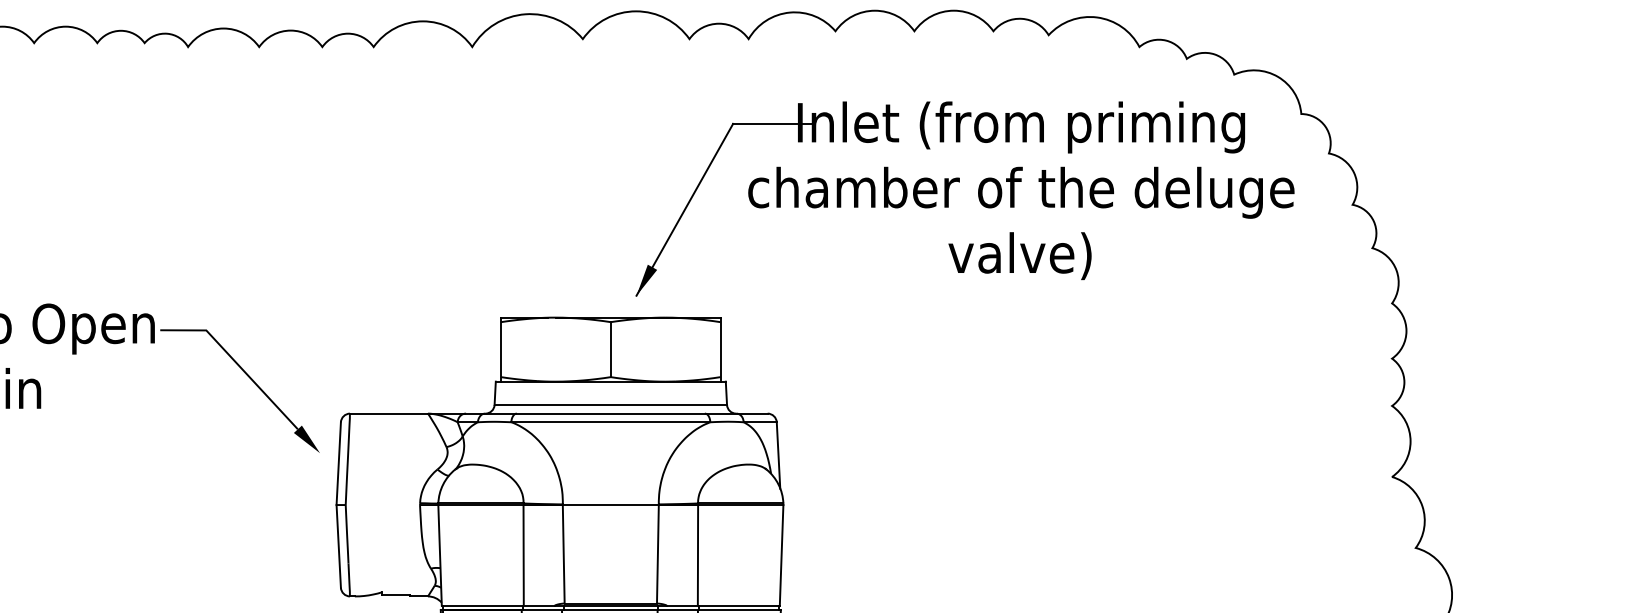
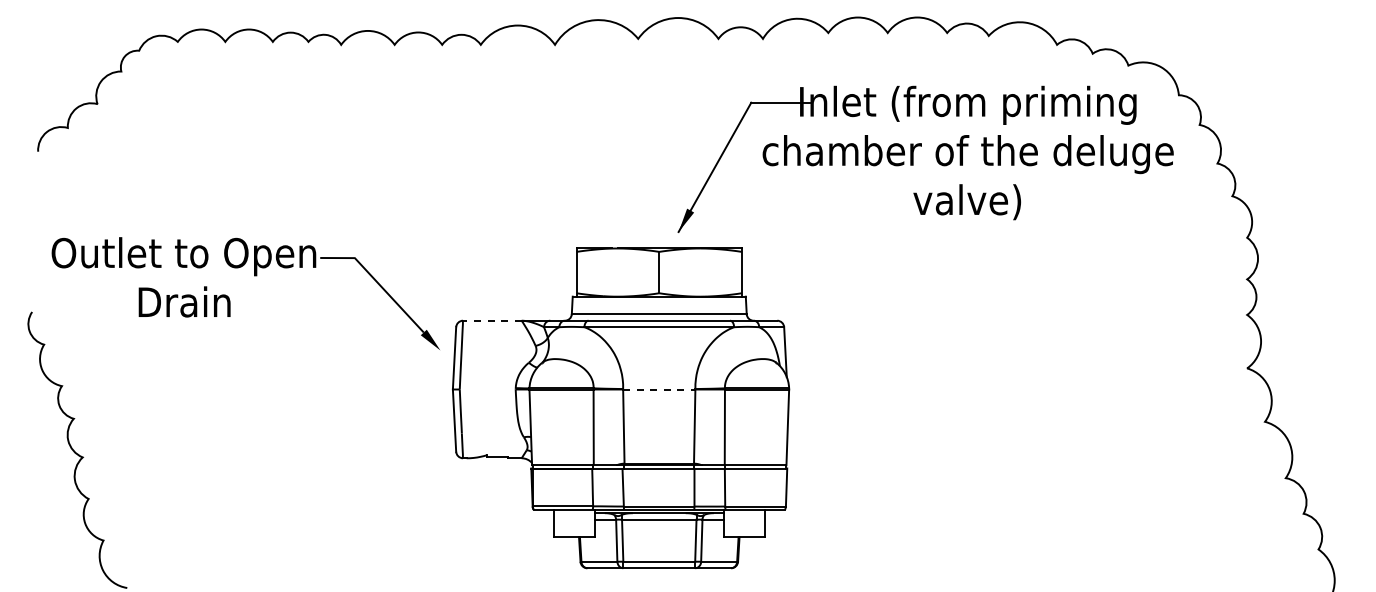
line: (387, 413) -> (491, 320), solid -> dashed
line: (611, 505) -> (659, 389), solid -> dashed

